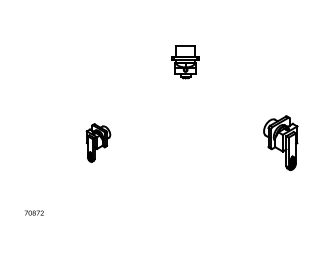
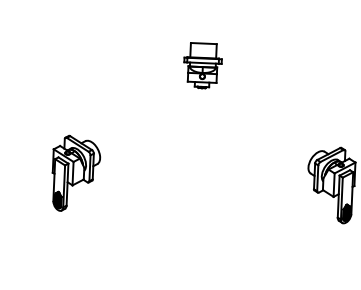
part: (98, 142) -> (75, 172), size x1.43

